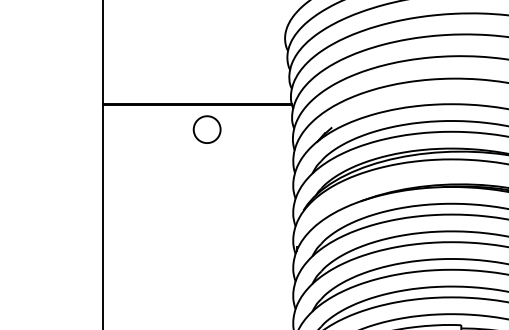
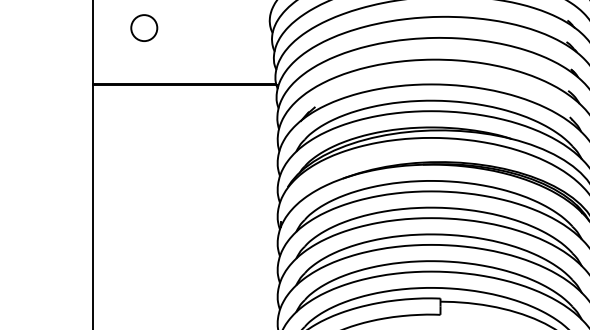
circle: (207, 129) -> (144, 27), moved

